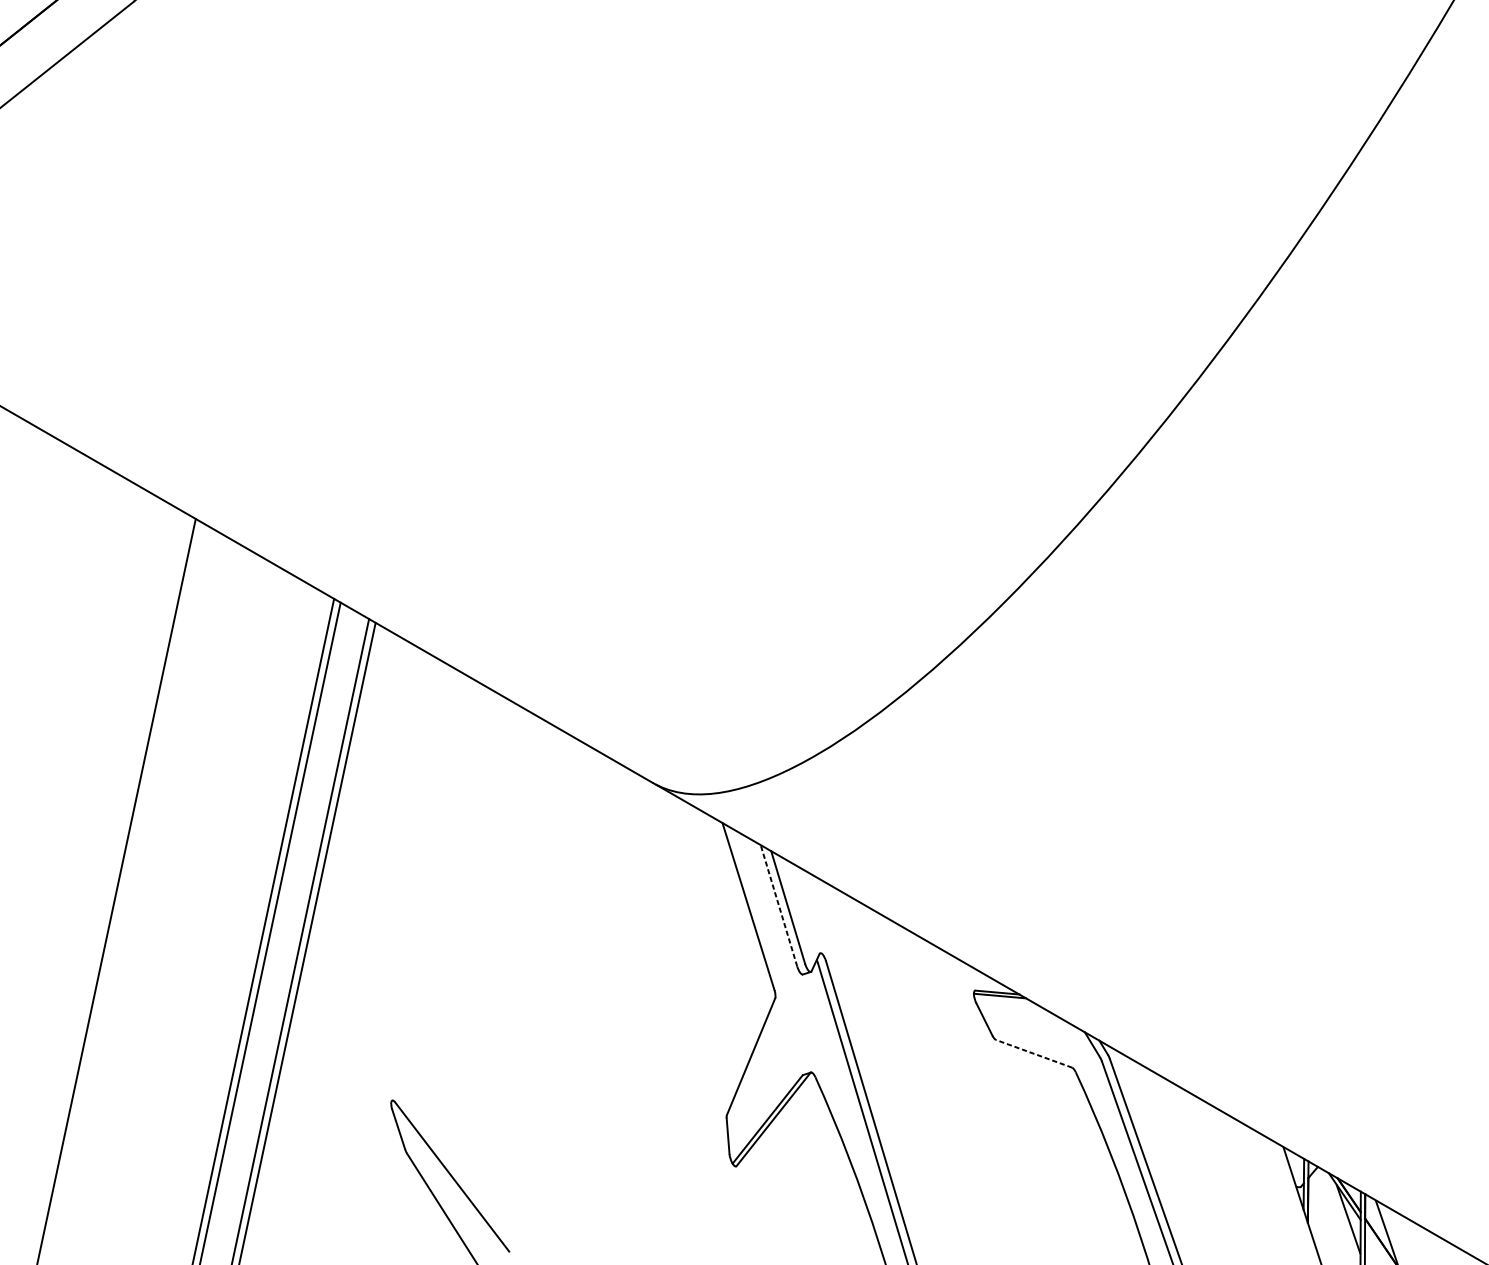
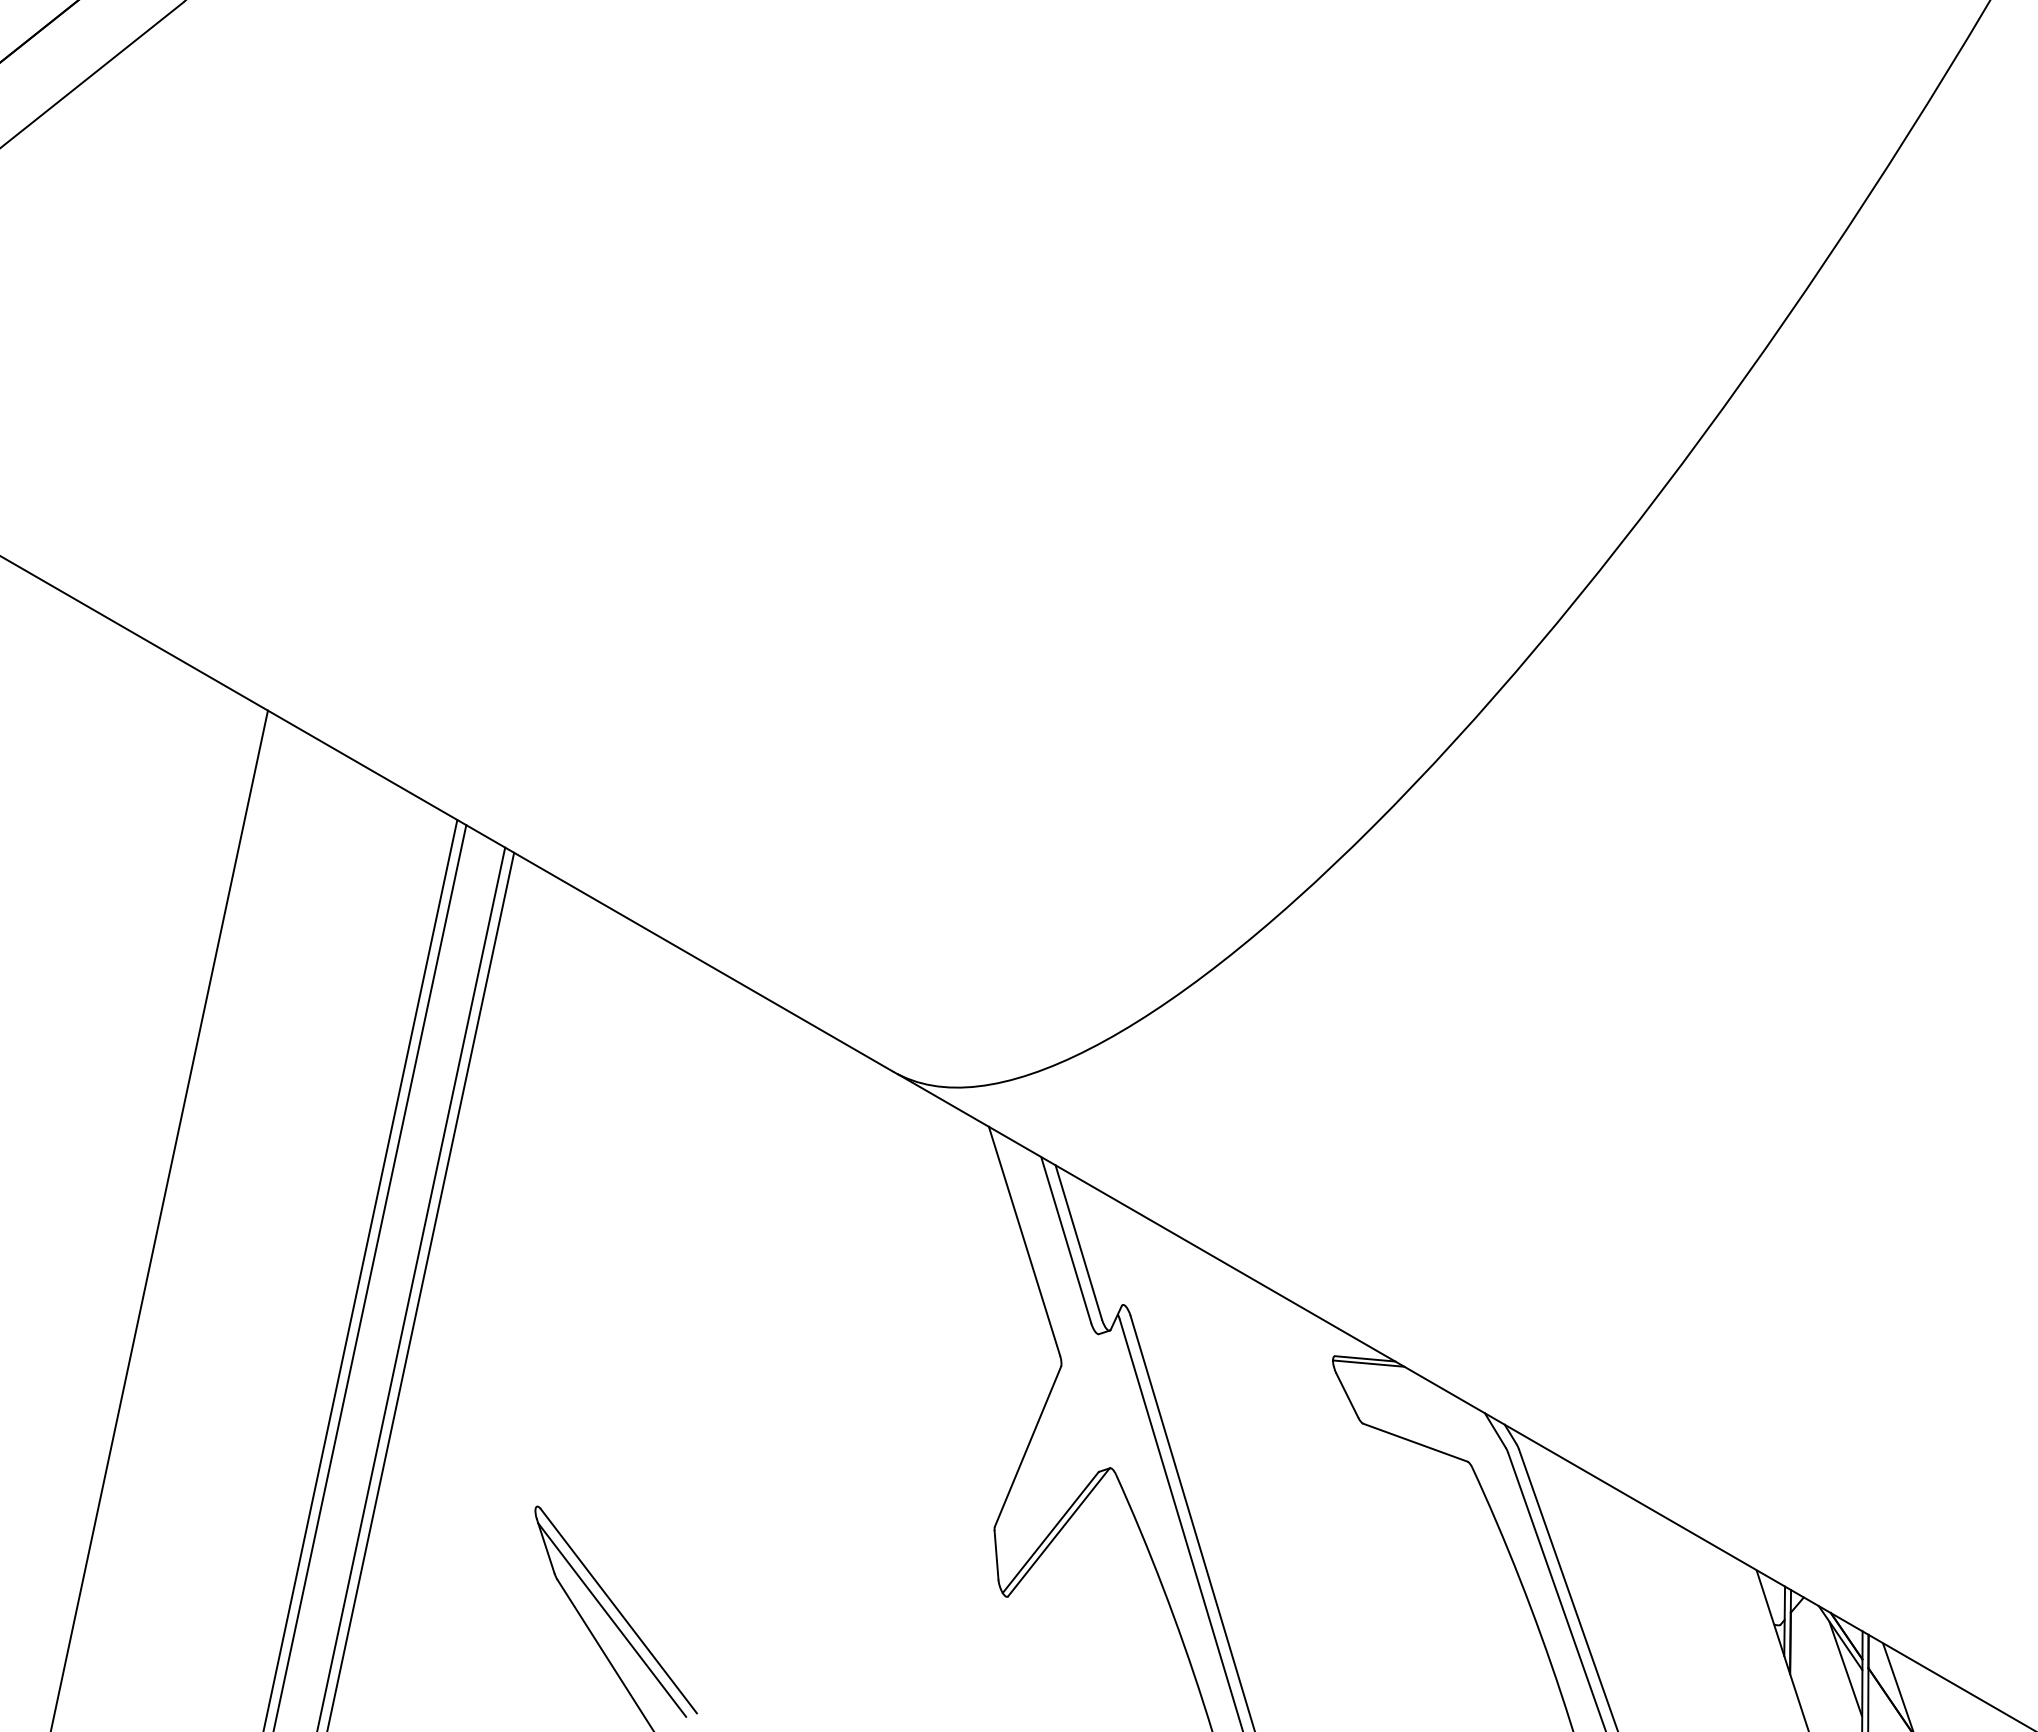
line: (779, 906) -> (1066, 1240), dashed -> solid
line: (1034, 1053) -> (1415, 1442), dashed -> solid
line: (447, 1183) -> (612, 1619), added

